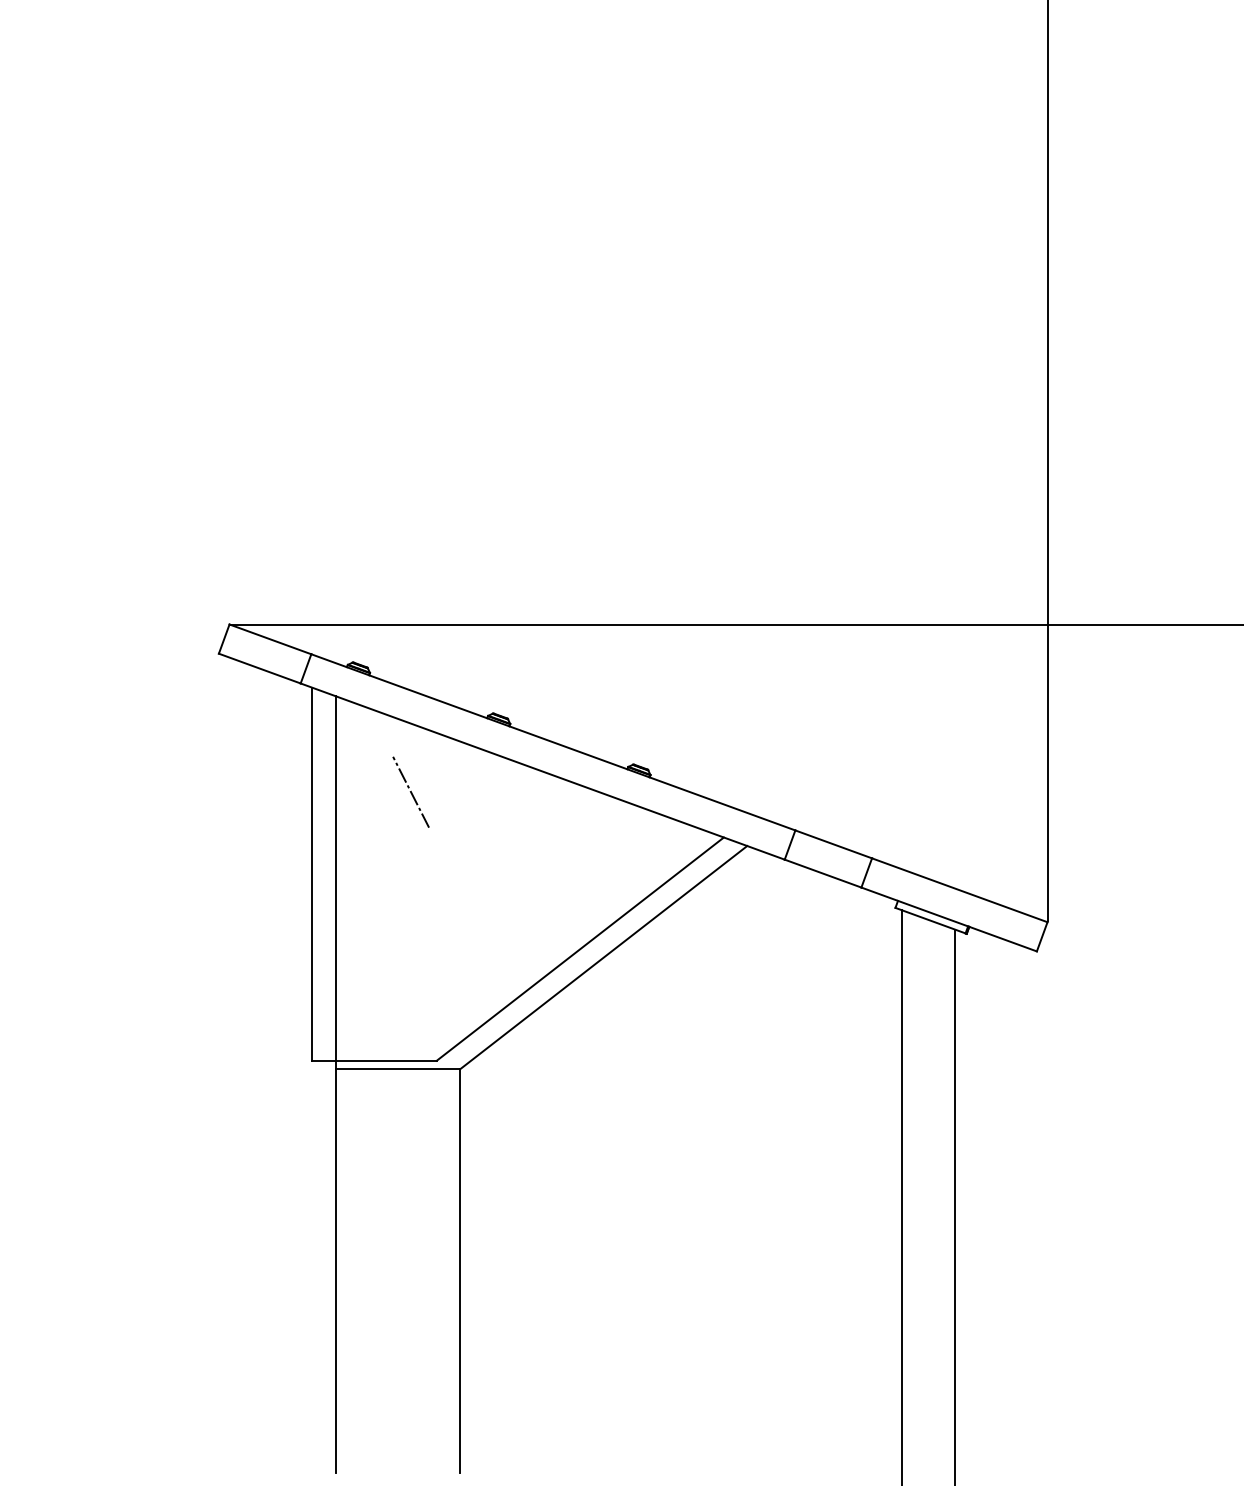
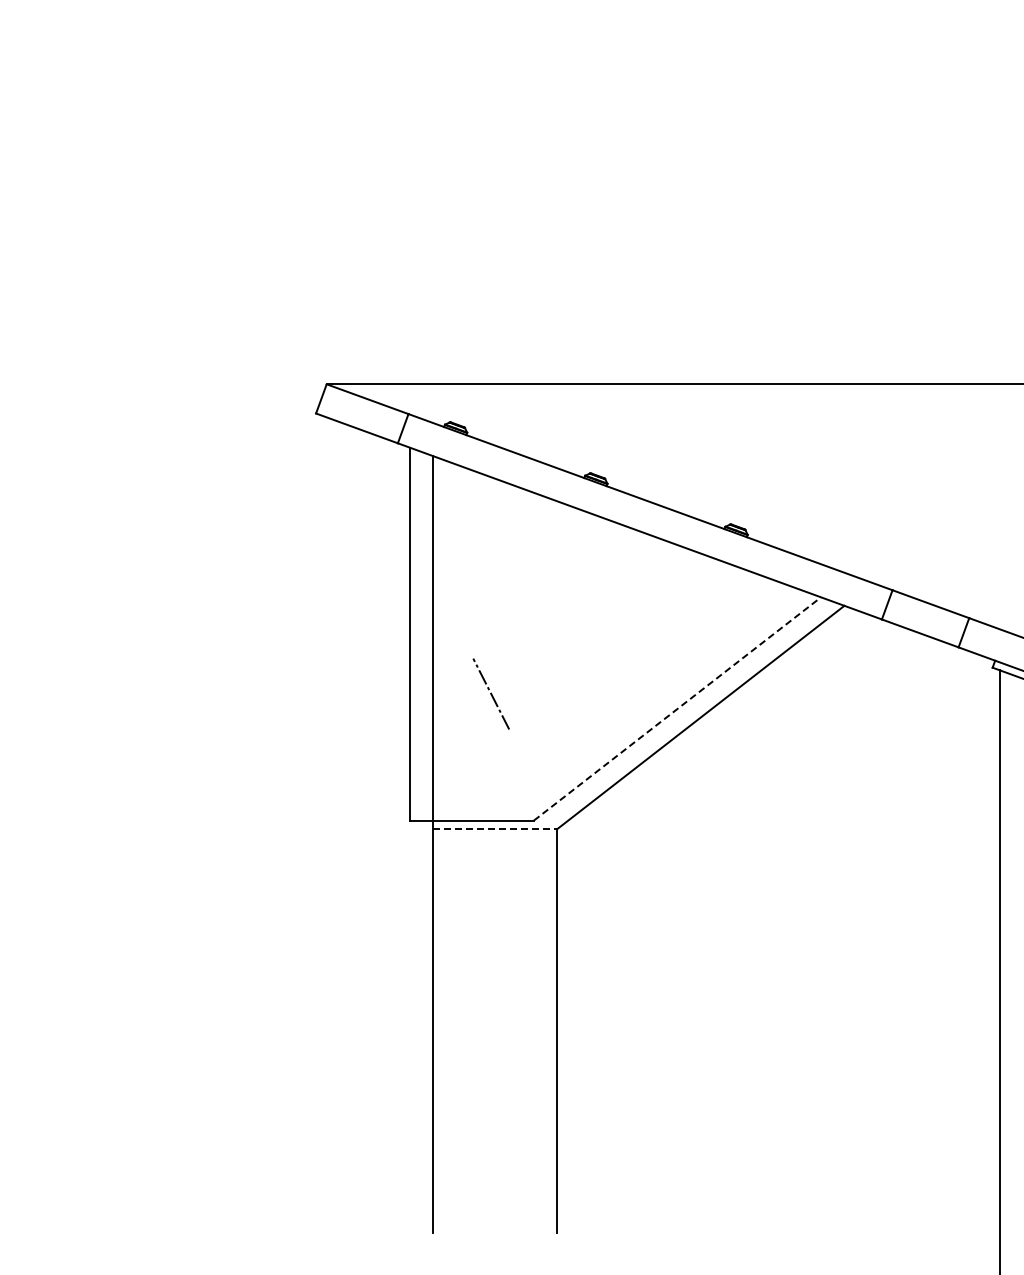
line: (410, 791) -> (490, 693), moved
line: (580, 949) -> (677, 709), solid -> dashed
line: (398, 1069) -> (495, 829), solid -> dashed

